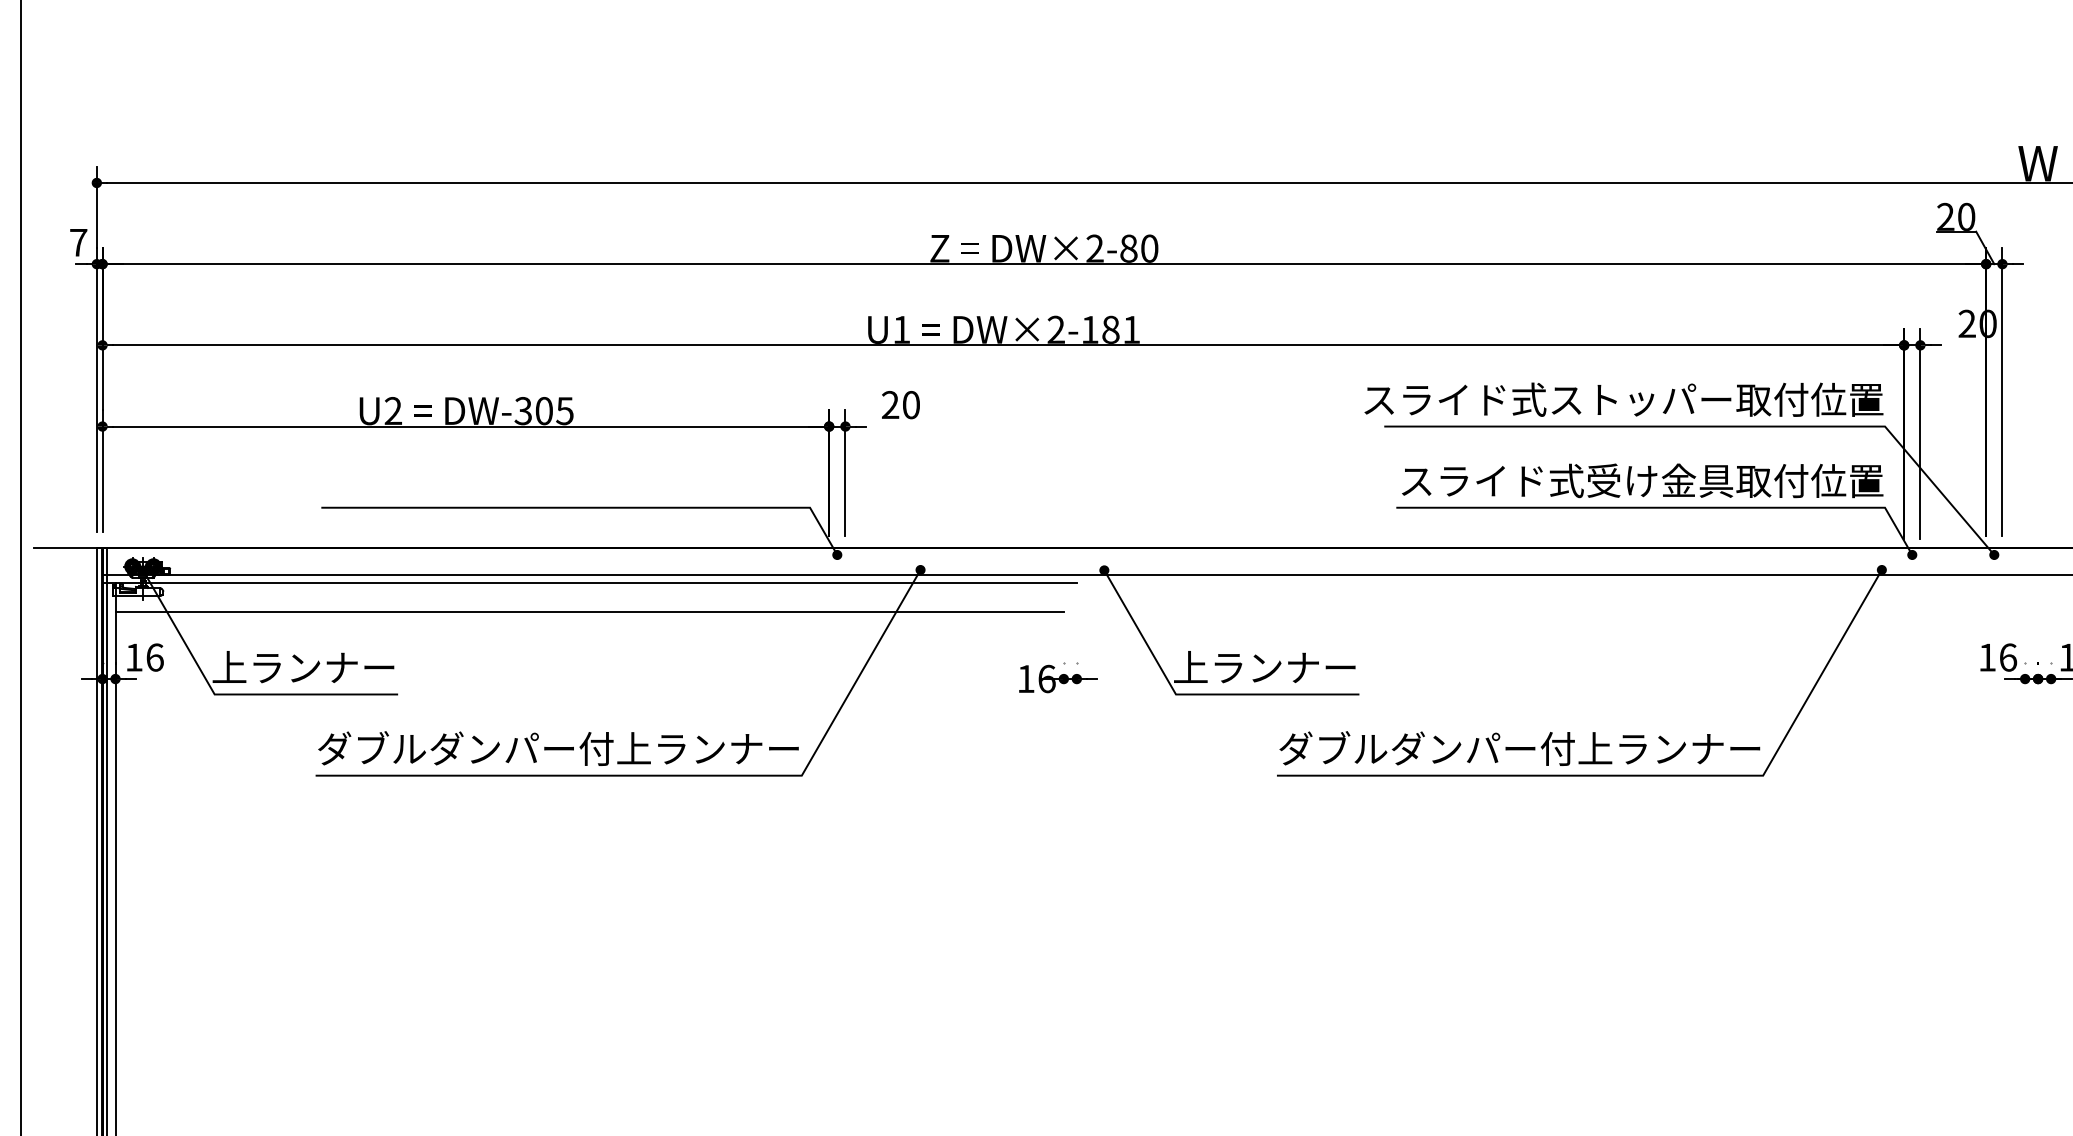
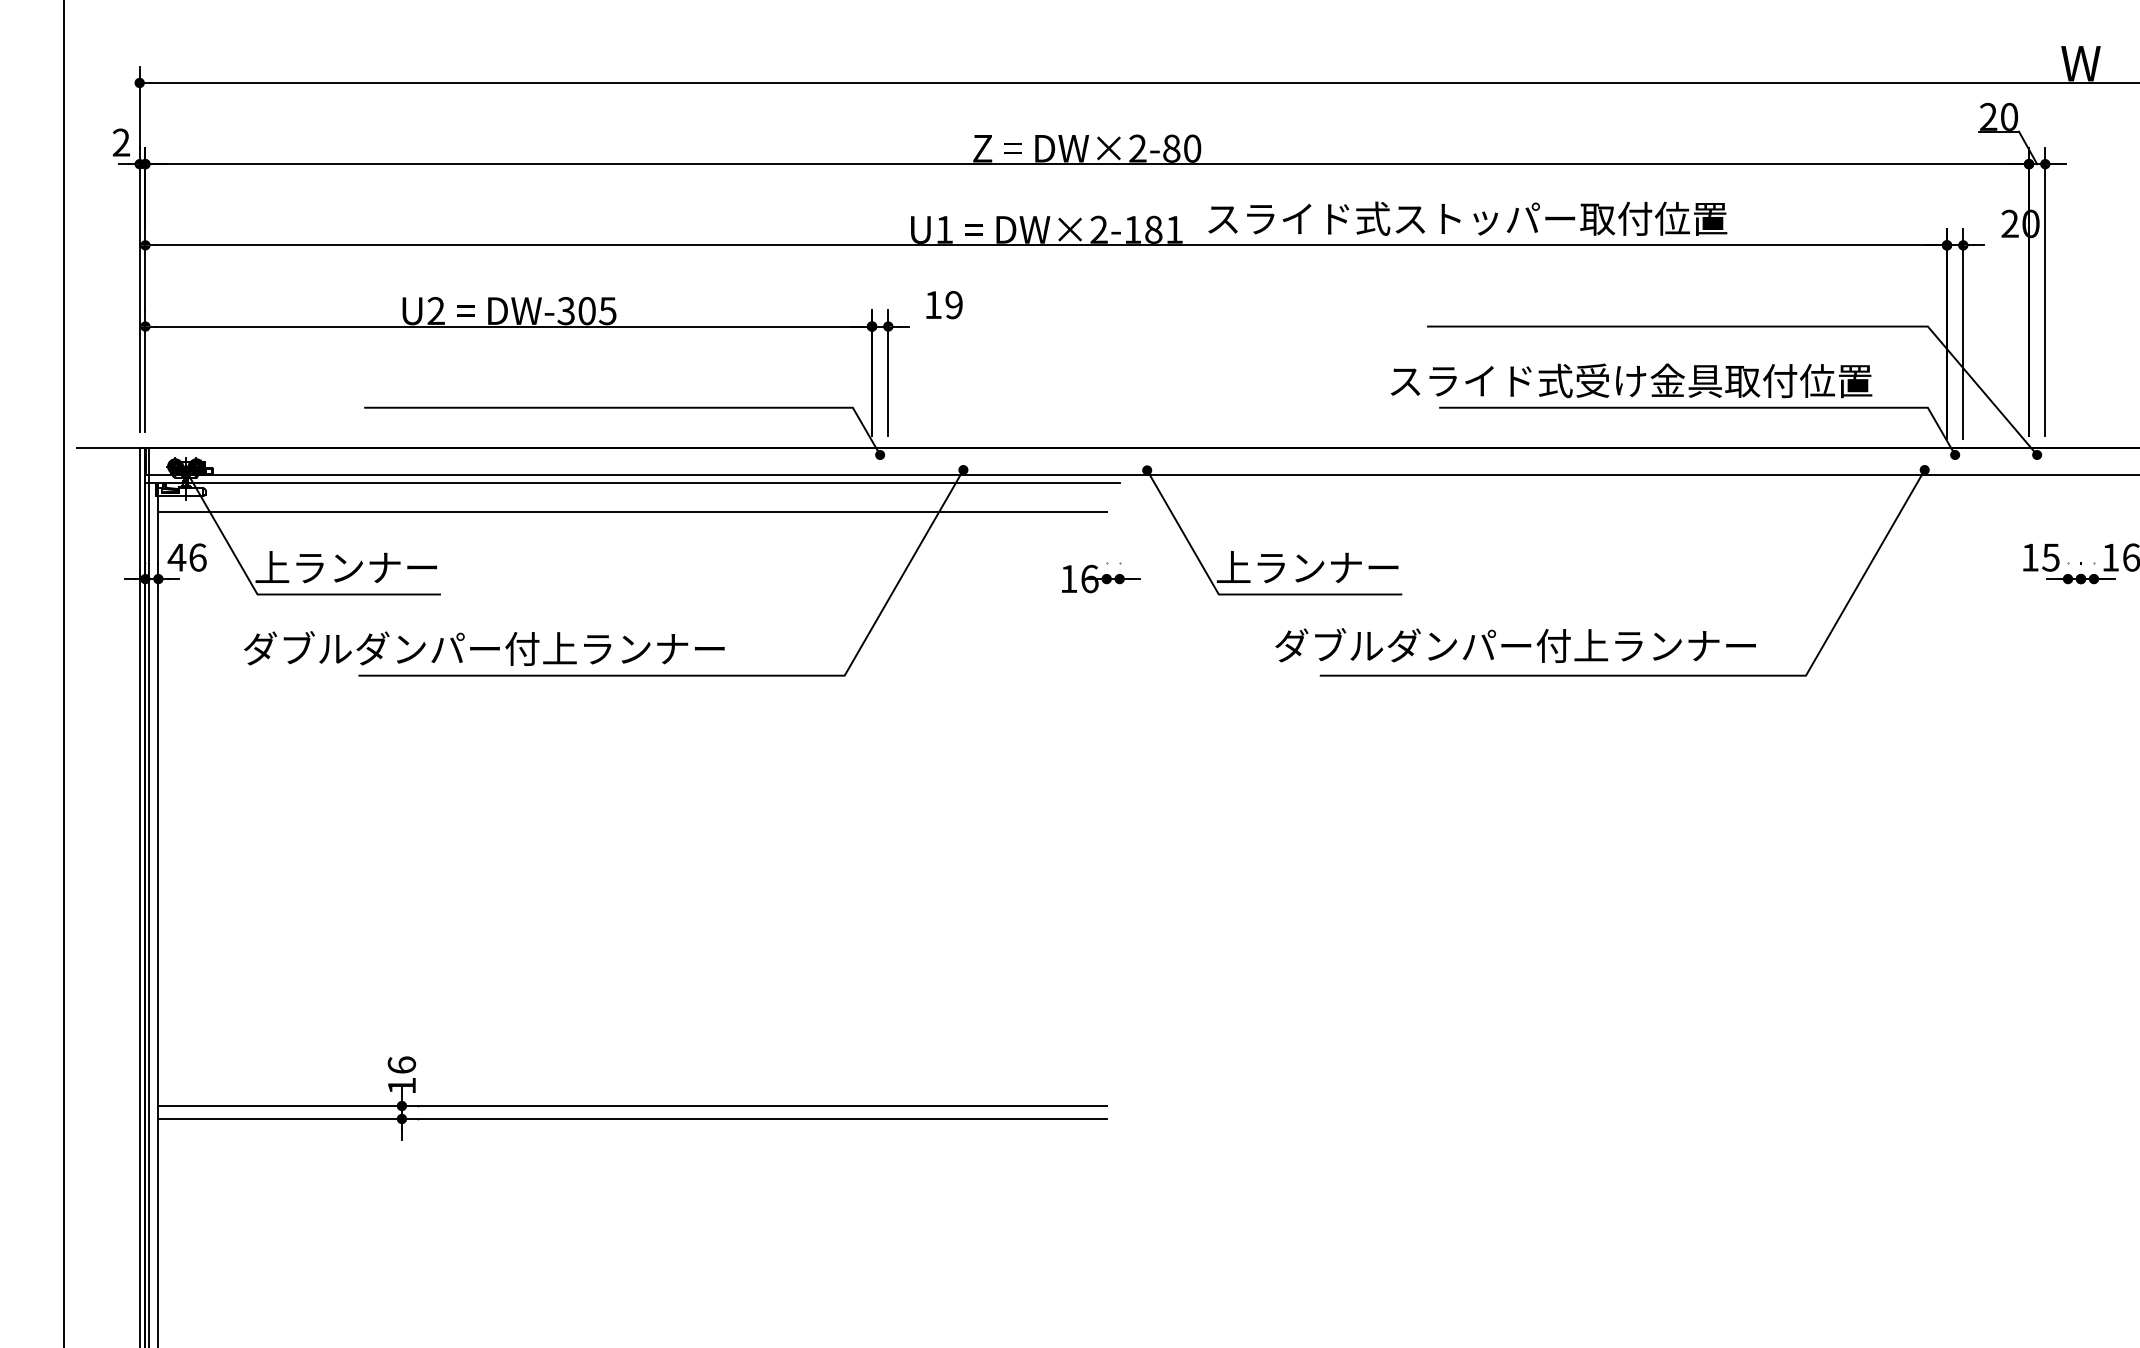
text: (78, 242) -> (121, 142), 7 -> 2
text: (1623, 399) -> (1467, 218), moved
text: (900, 405) -> (943, 305), 20 -> 19
text: (1642, 480) -> (1631, 380), moved
text: (133, 657) -> (176, 557), 16 -> 46
text: (2007, 657) -> (2050, 557), 16 -> 15
text: (558, 748) -> (484, 648), moved
text: (1519, 748) -> (1515, 645), moved

